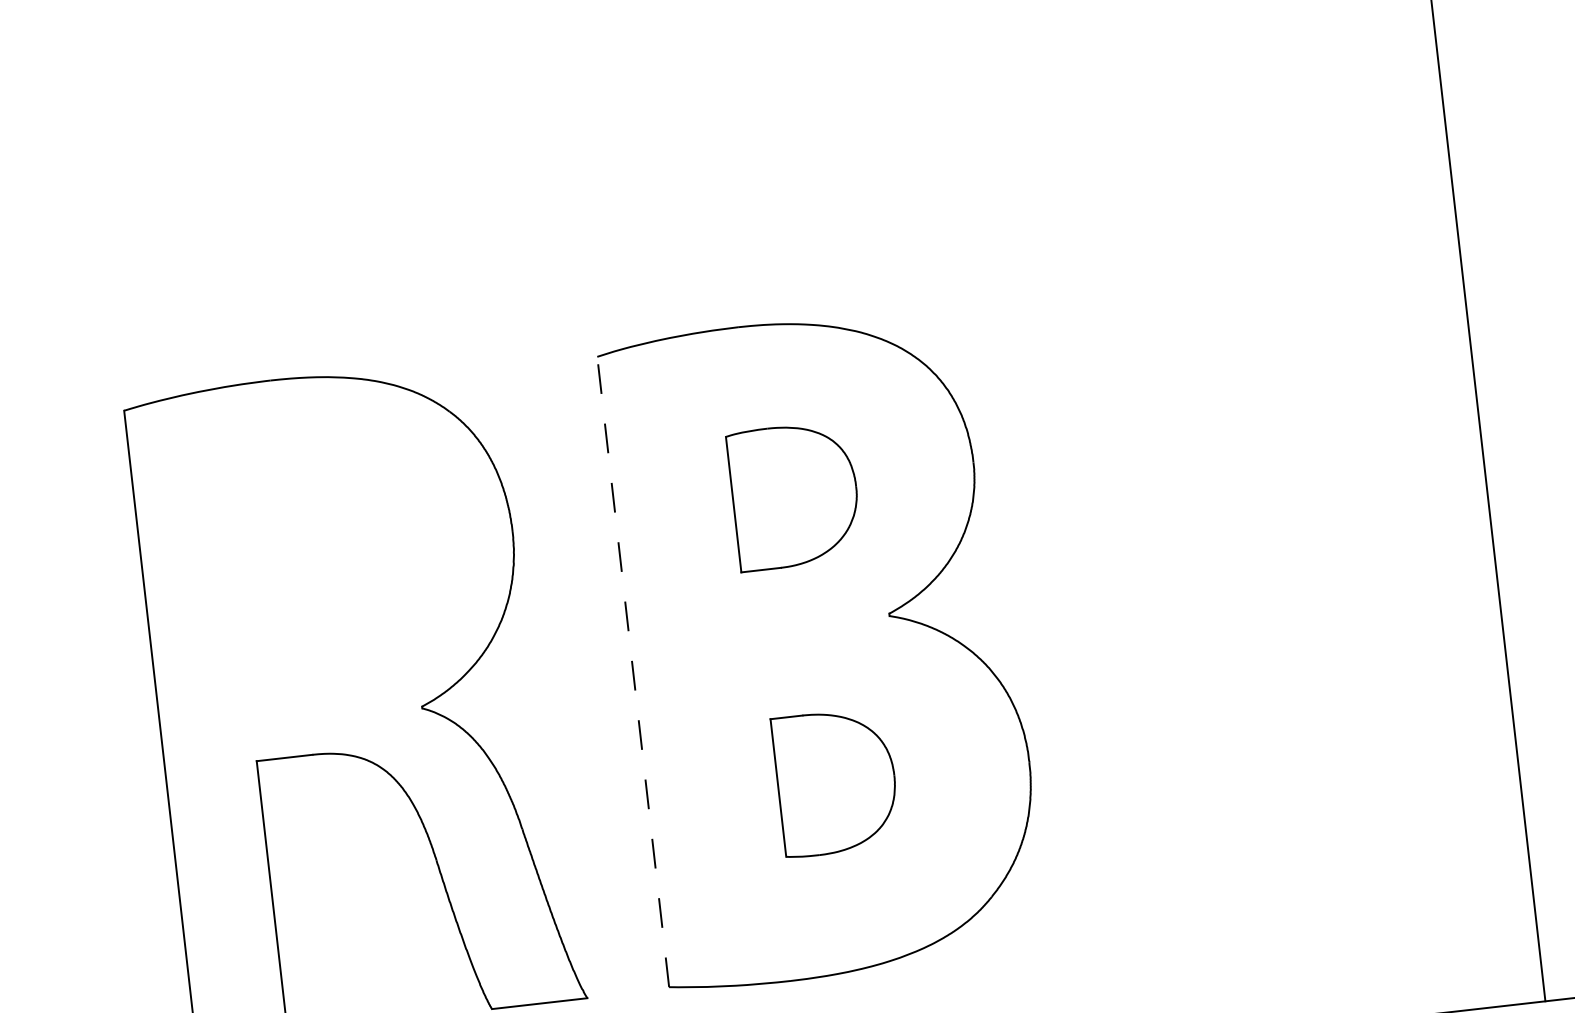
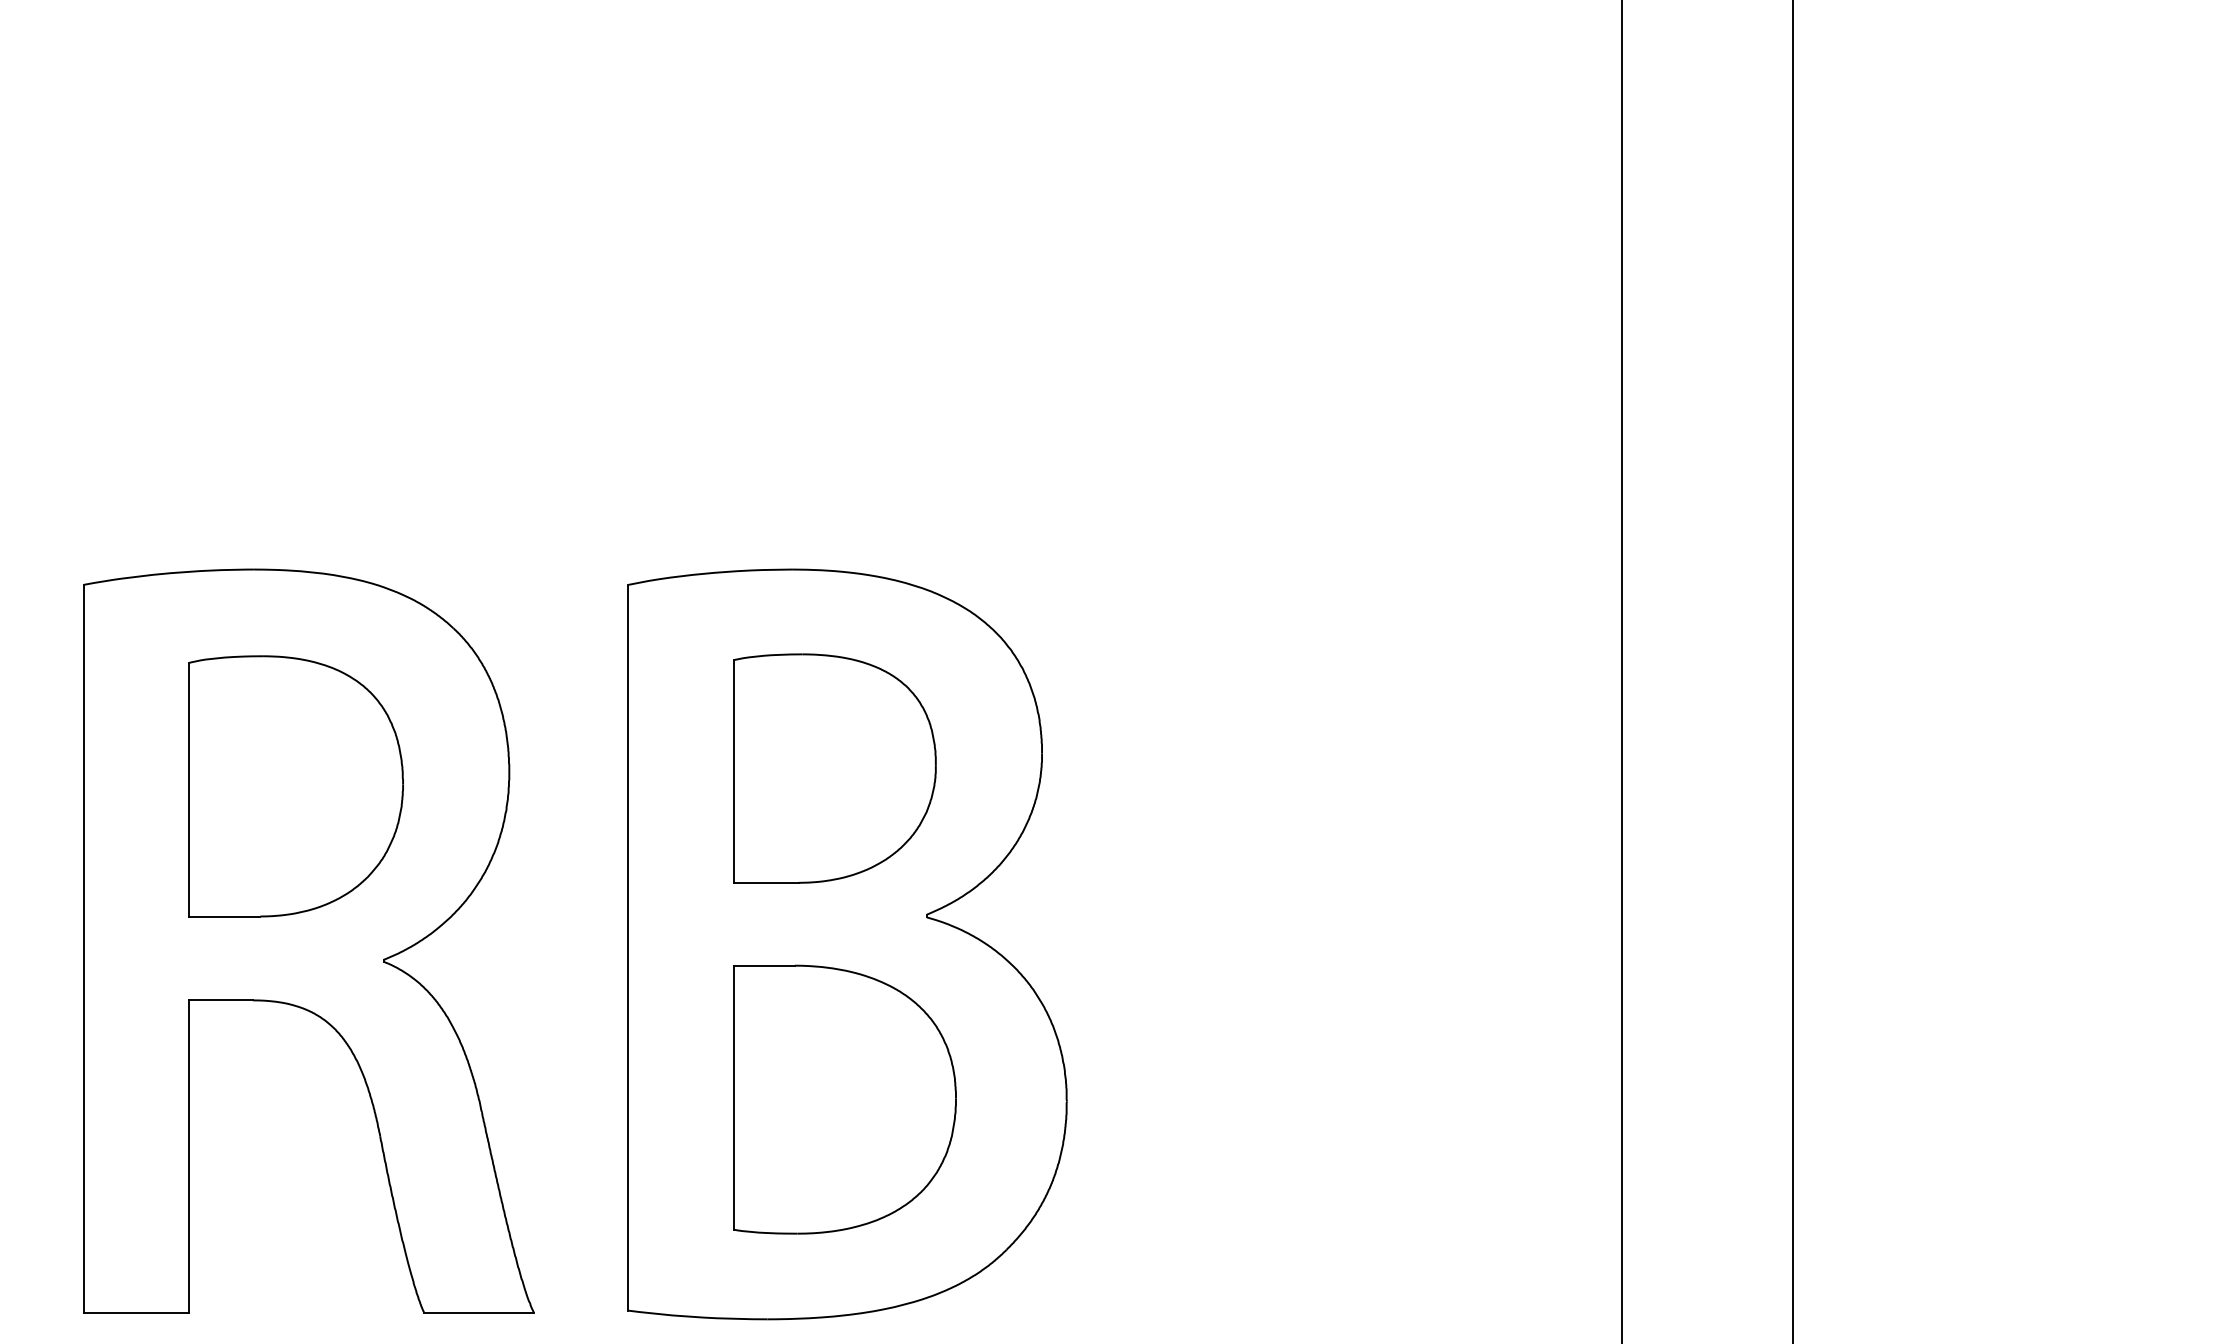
part: (794, 495) -> (834, 768), size x1.43
part: (328, 564) -> (295, 786), added
line: (633, 671) -> (628, 947), dashed -> solid
part: (836, 782) -> (844, 1099), size x1.67

